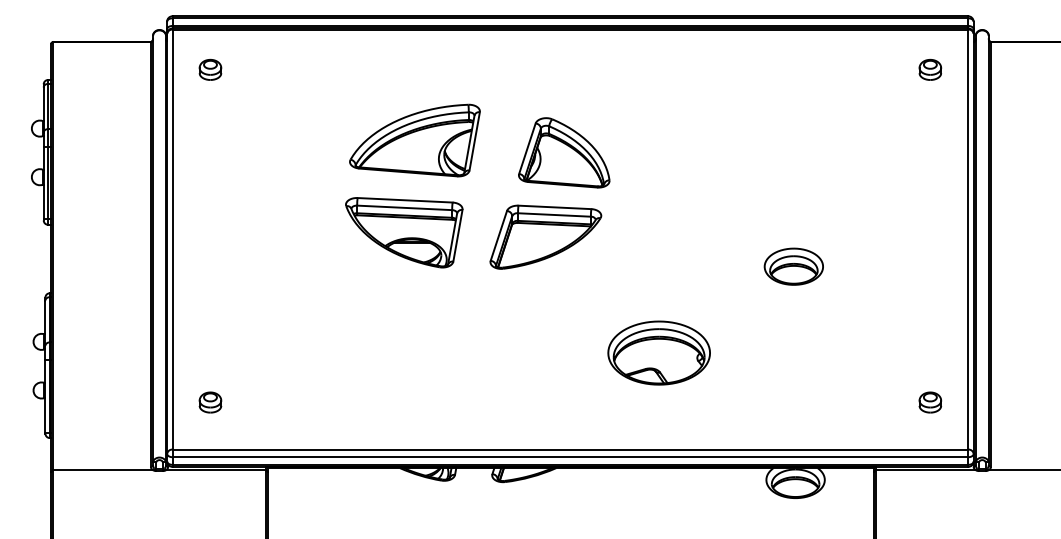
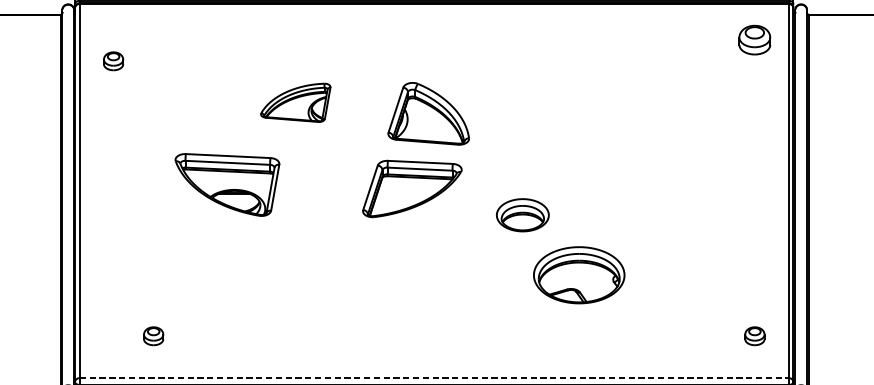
part: (210, 69) -> (113, 60), moved
part: (930, 69) -> (755, 39), size x1.6
part: (414, 140) -> (295, 102), size x0.6
part: (404, 232) -> (227, 184), moved
part: (793, 266) -> (522, 215), moved
part: (658, 352) -> (578, 274), moved
part: (210, 402) -> (153, 336), moved
line: (570, 449) -> (434, 378), solid -> dashed

